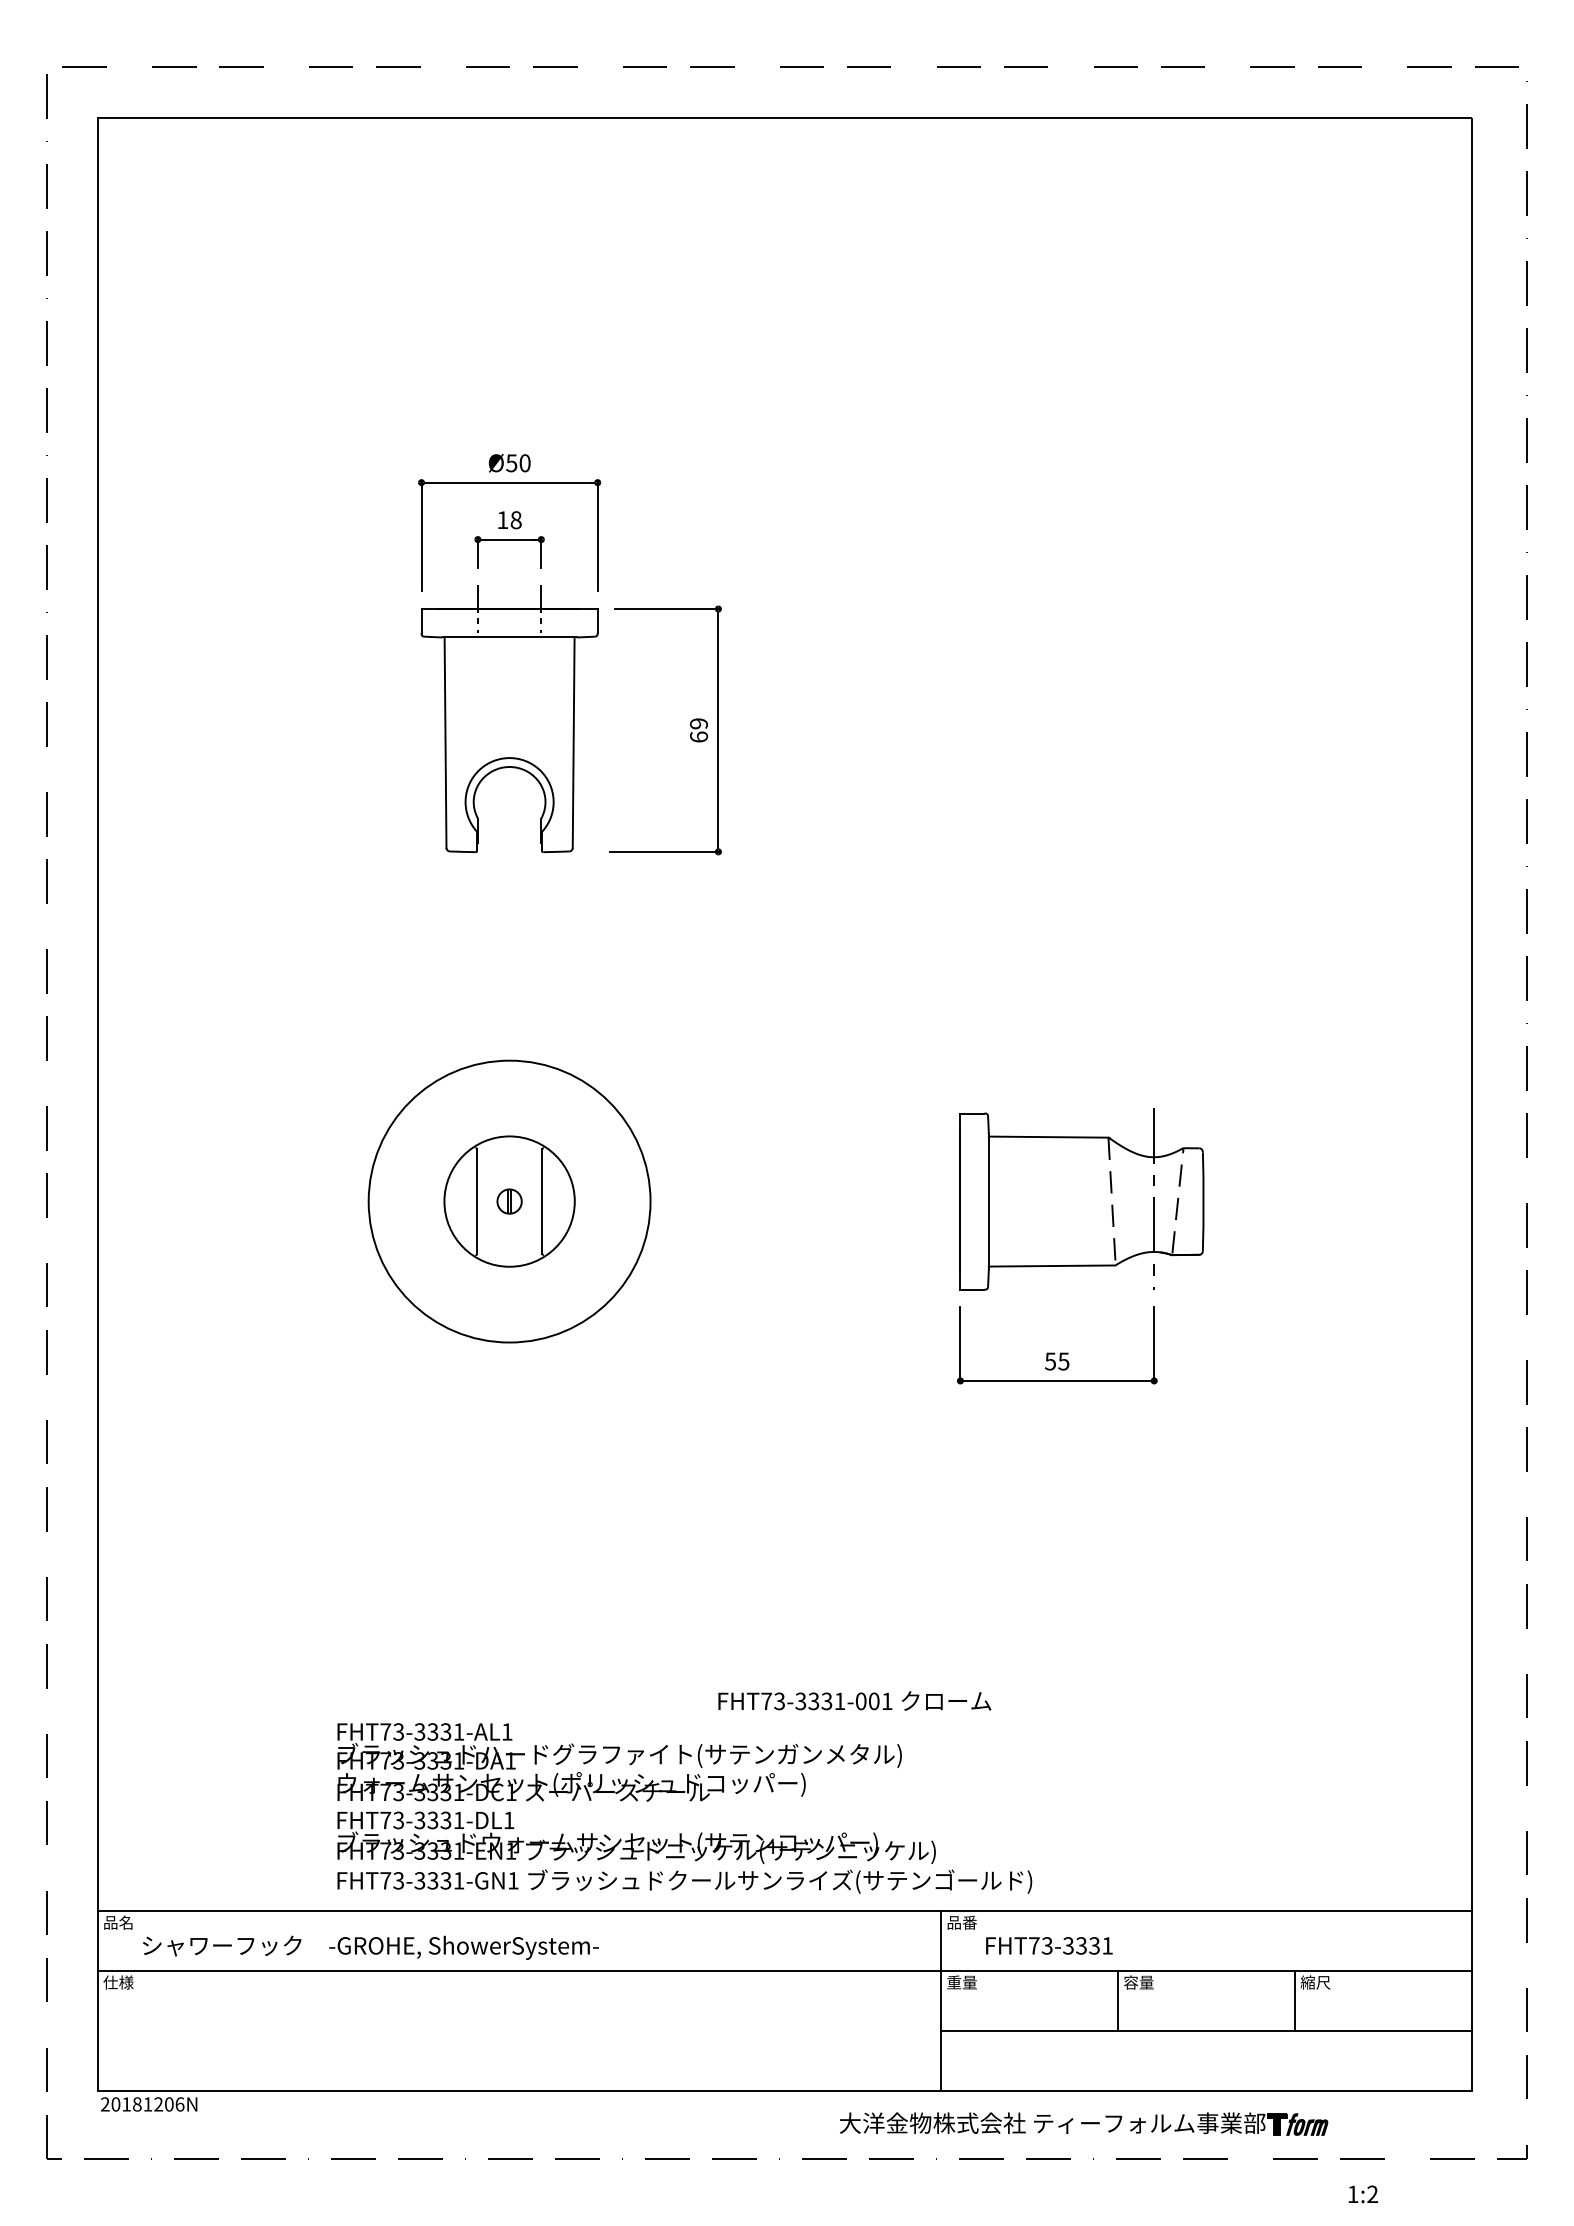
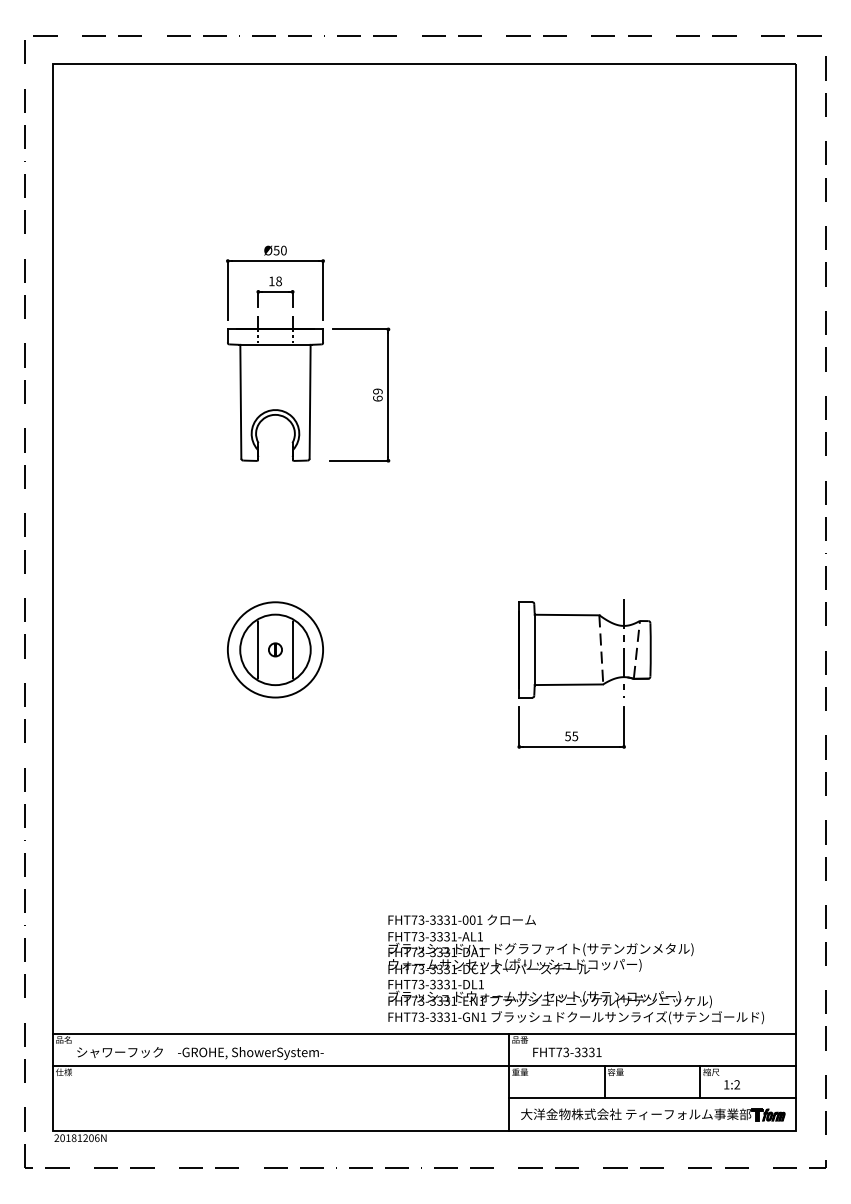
circle: (509, 1200) -> (275, 649), size x0.62
text: (683, 1809) -> (575, 978), moved
part: (1084, 2123) -> (653, 1114), moved
text: (1362, 2193) -> (731, 1084), moved

